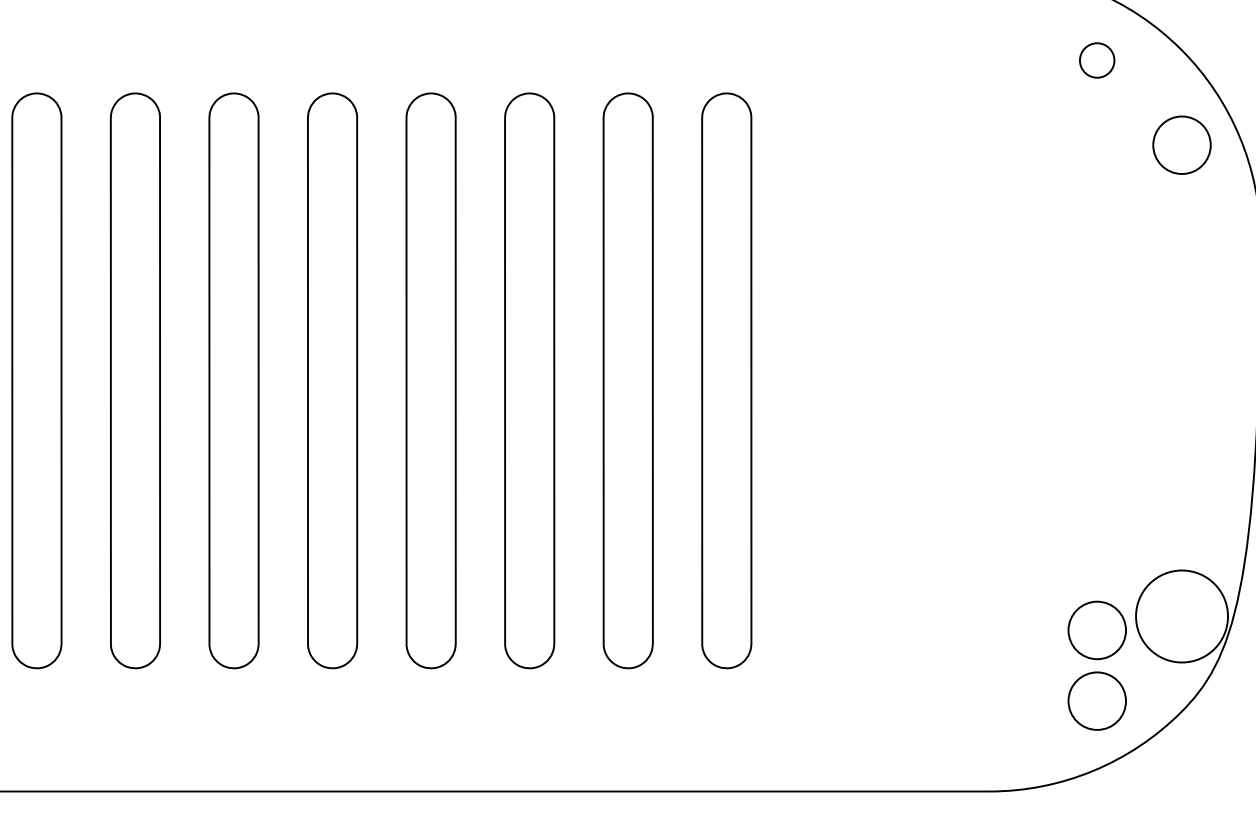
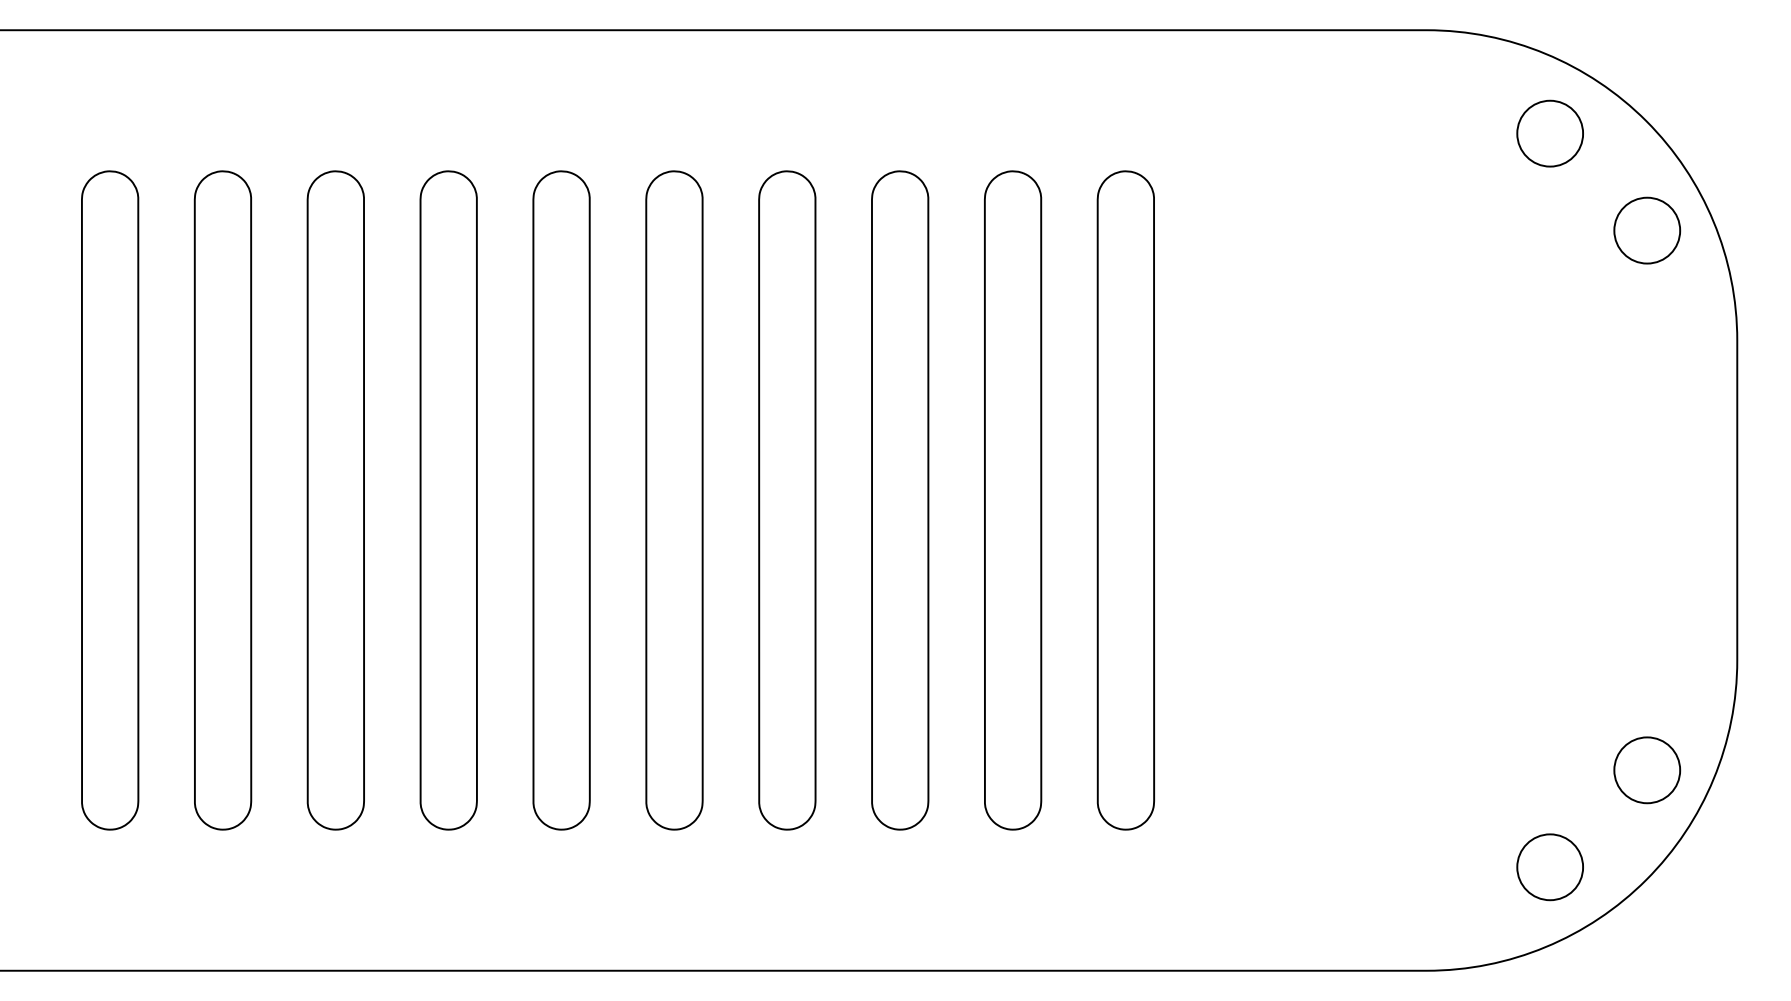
circle: (1096, 60) -> (1549, 133), size x1.67
circle: (1182, 616) -> (1647, 770), size x0.62
circle: (1096, 630) -> (1549, 786), removed

